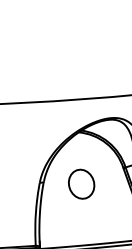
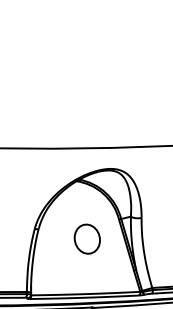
part: (80, 183) -> (86, 238), moved

